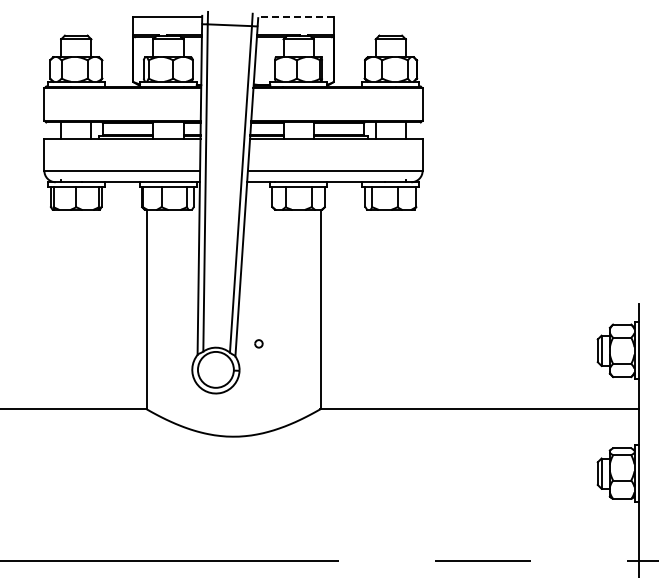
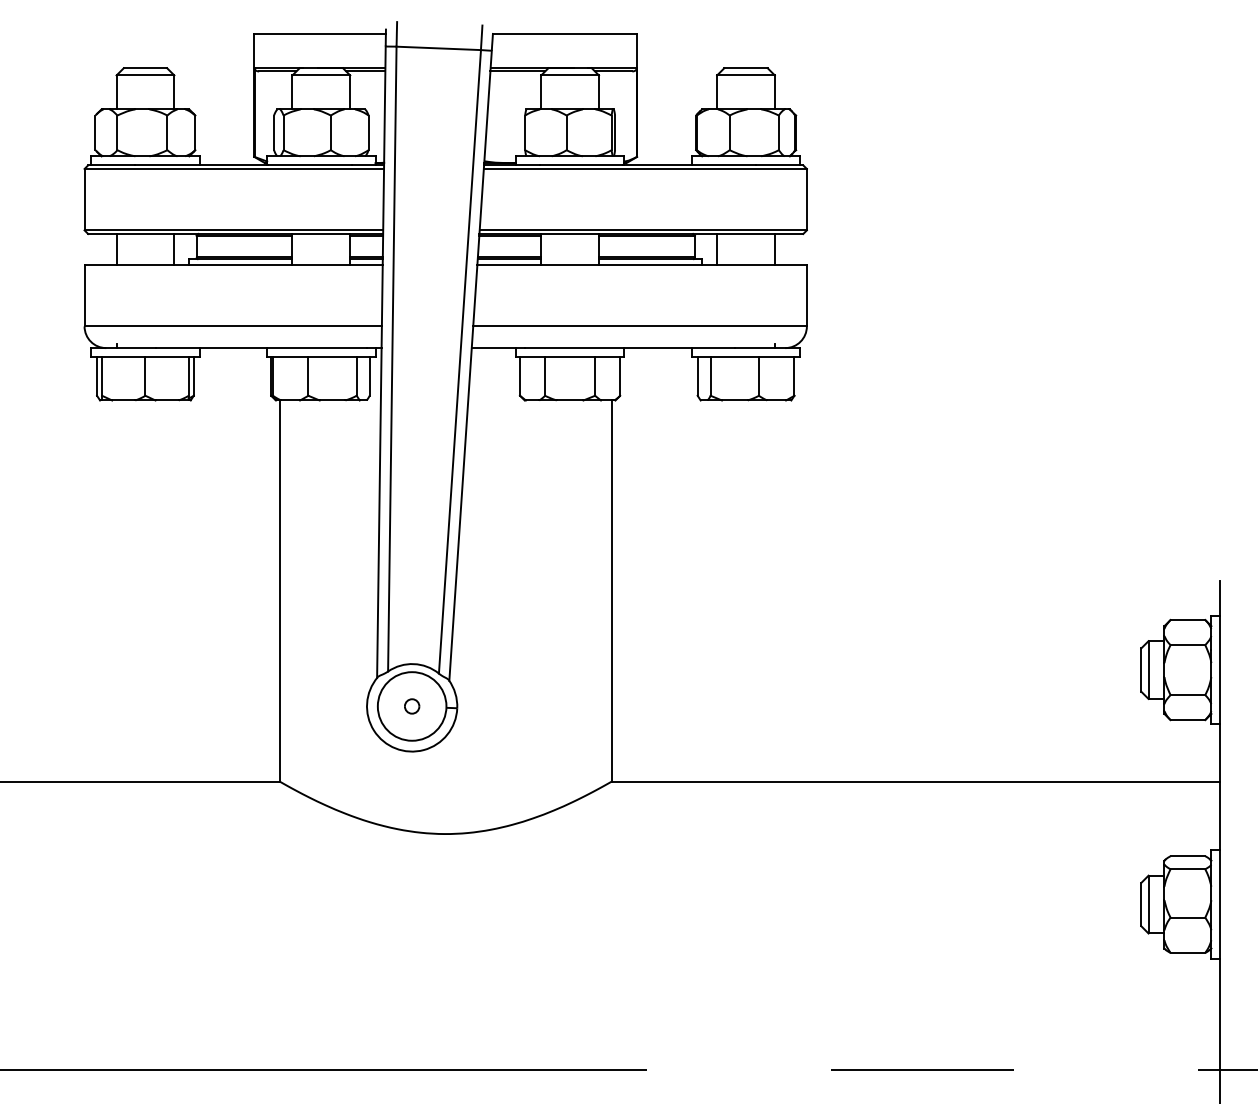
line: (296, 17) -> (565, 33), dashed -> solid
part: (258, 343) -> (411, 705), moved

